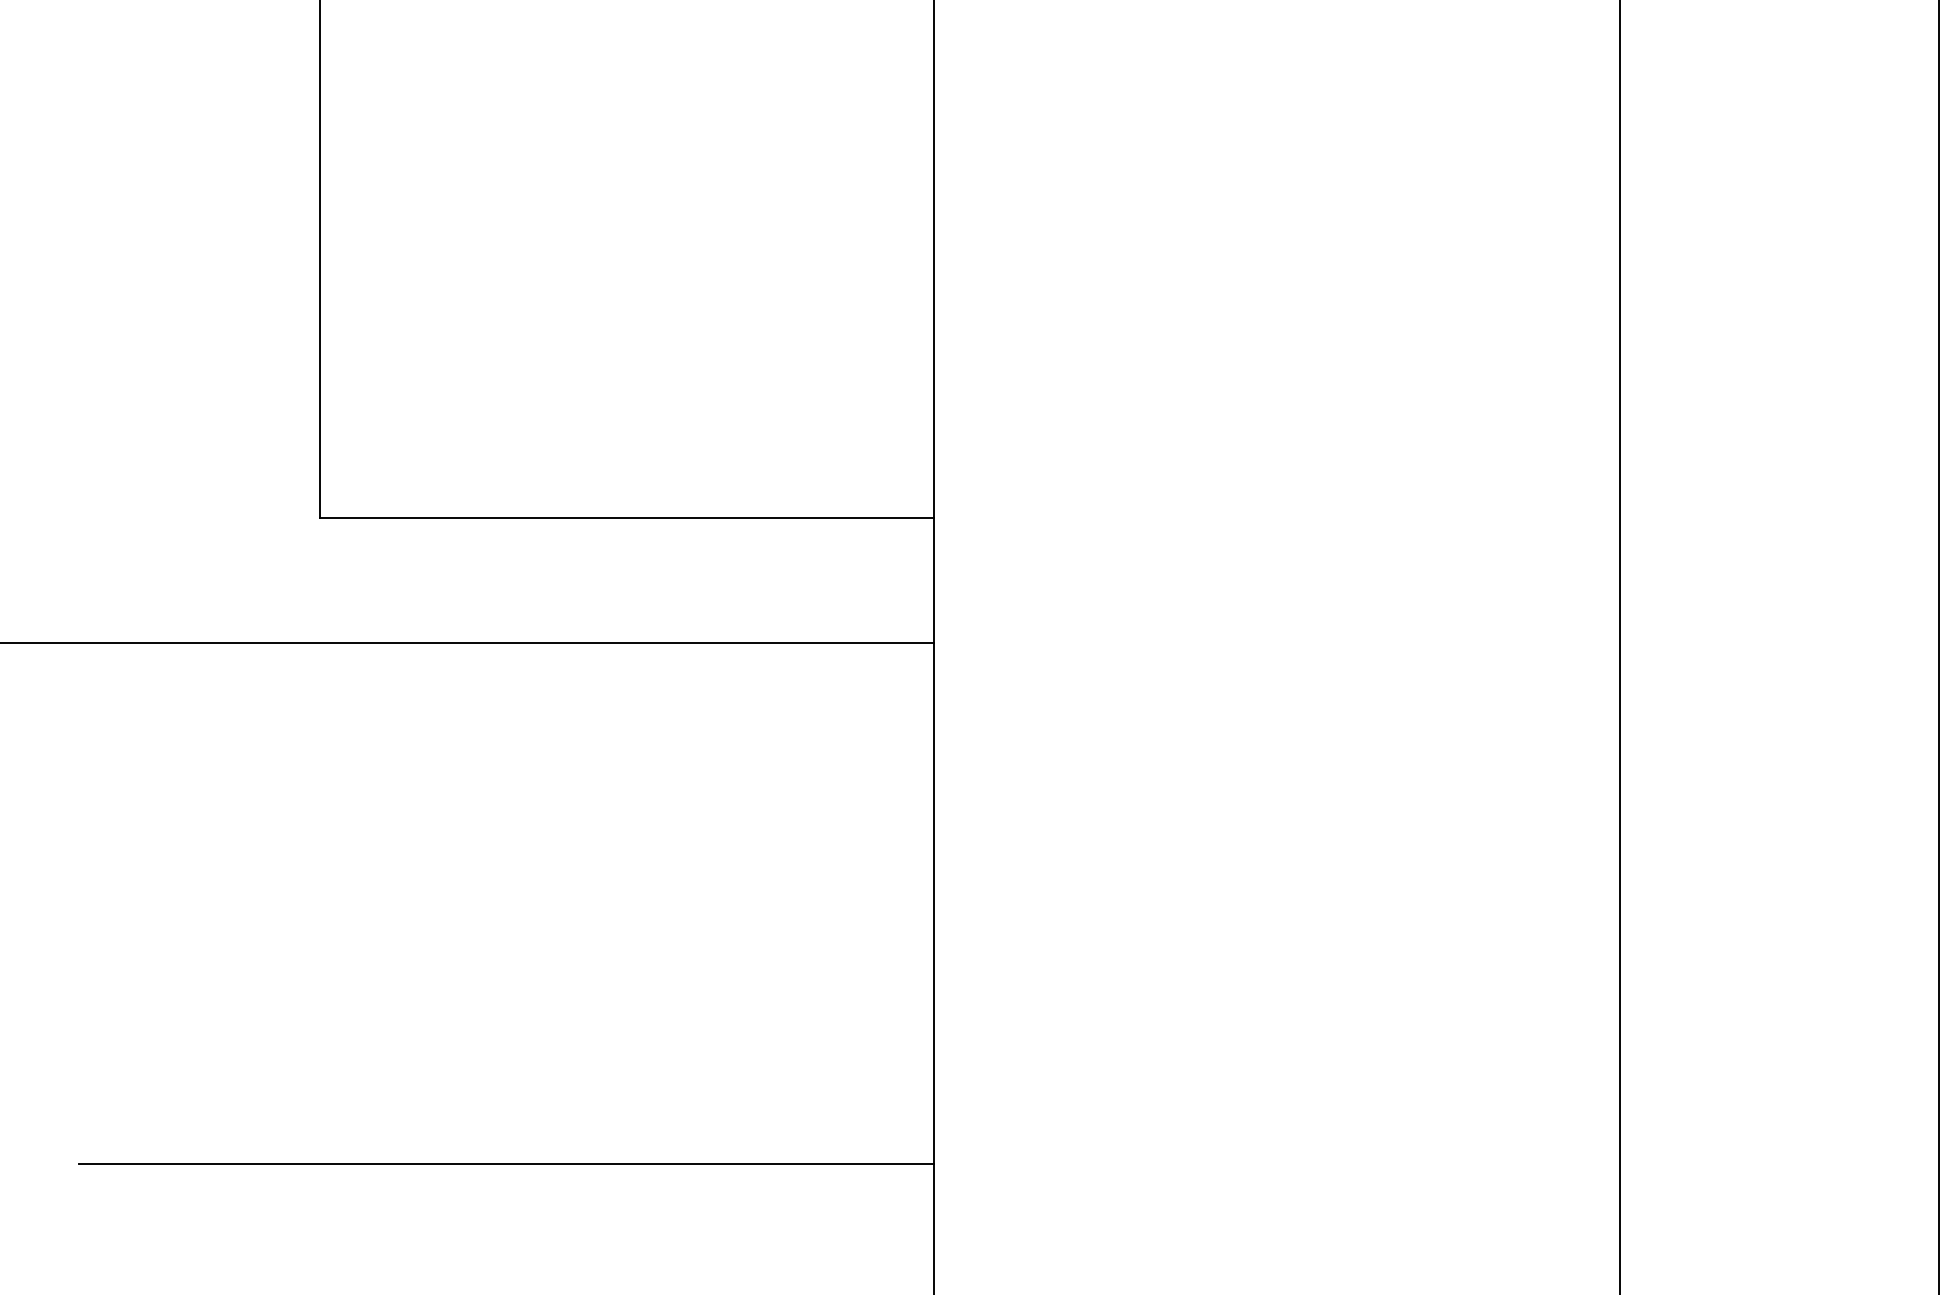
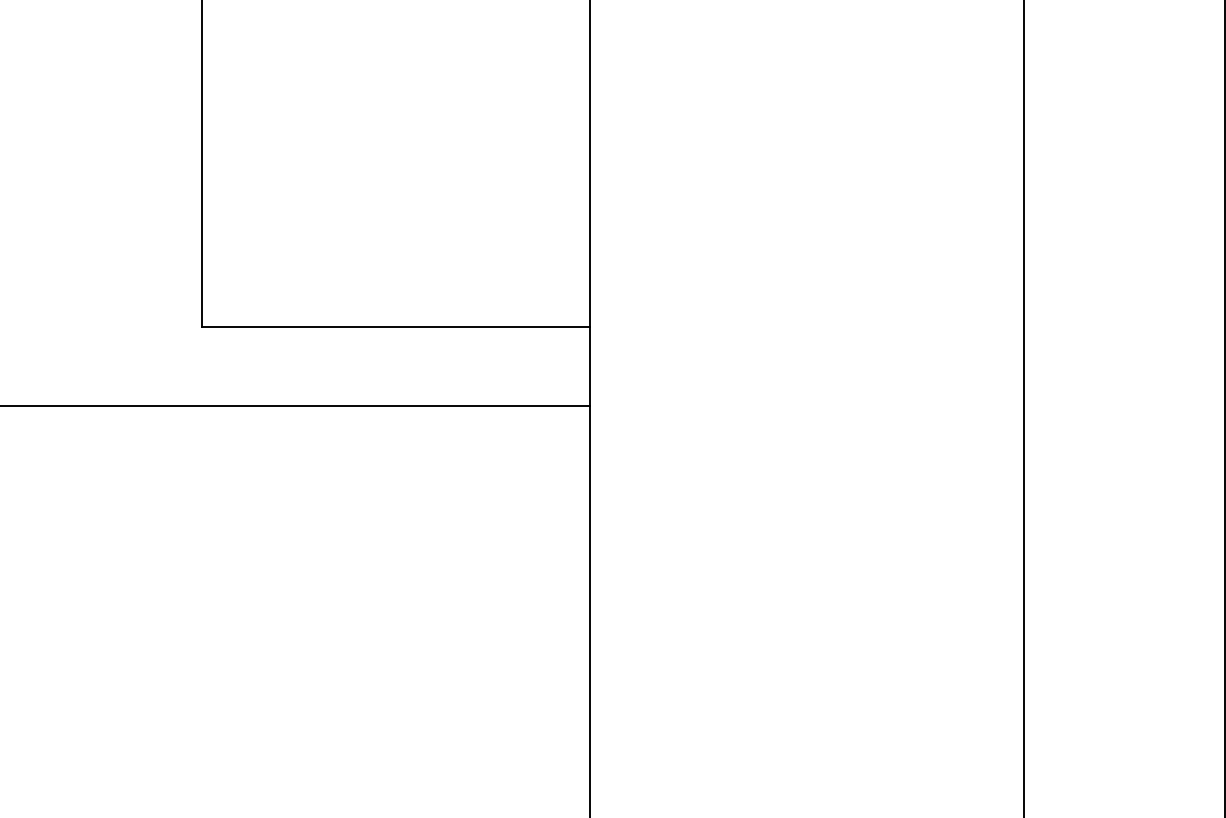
line: (507, 1164) -> (320, 735), removed

